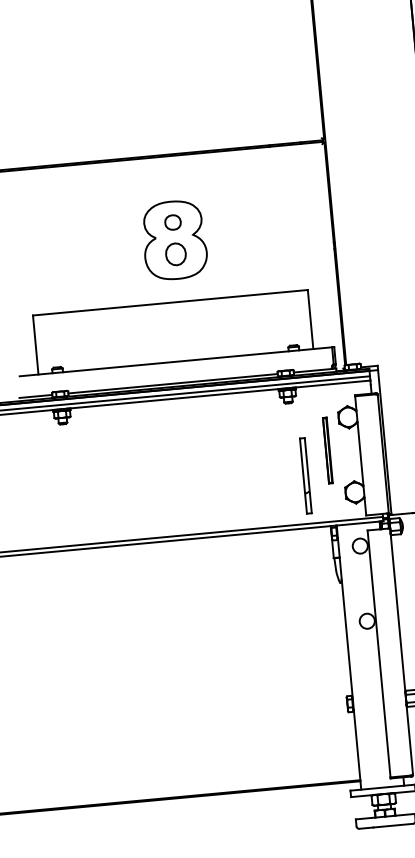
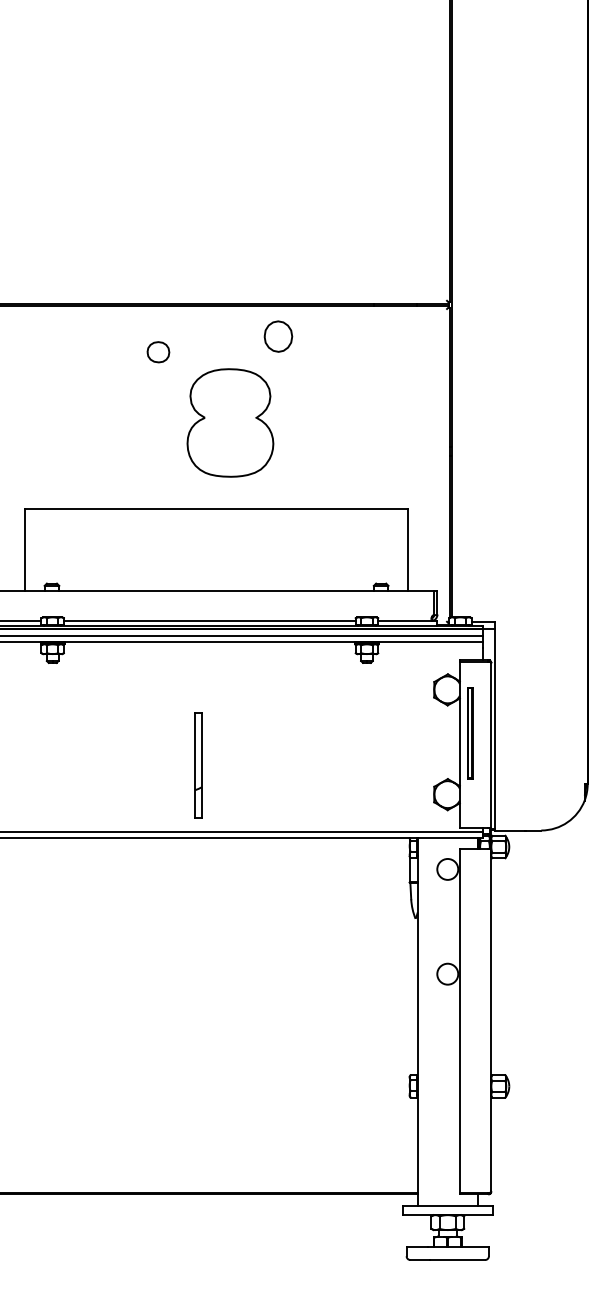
part: (173, 222) -> (158, 352), moved
part: (176, 254) -> (278, 336), moved
part: (328, 450) -> (470, 733), moved
part: (305, 475) -> (198, 765), moved

